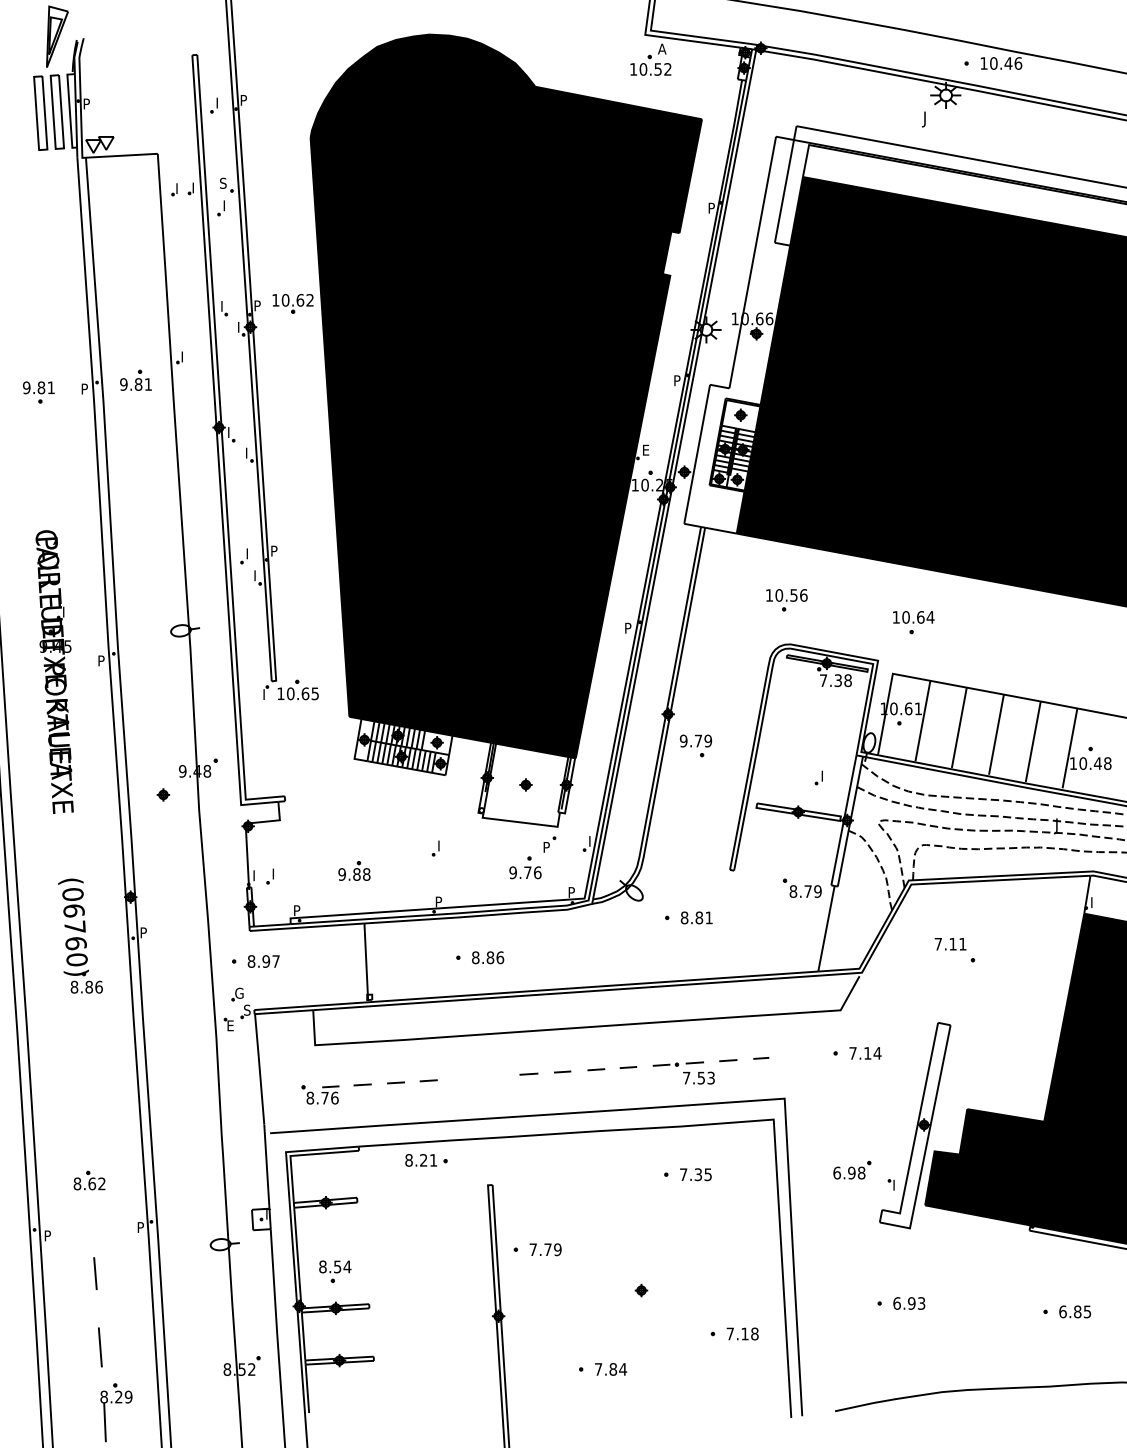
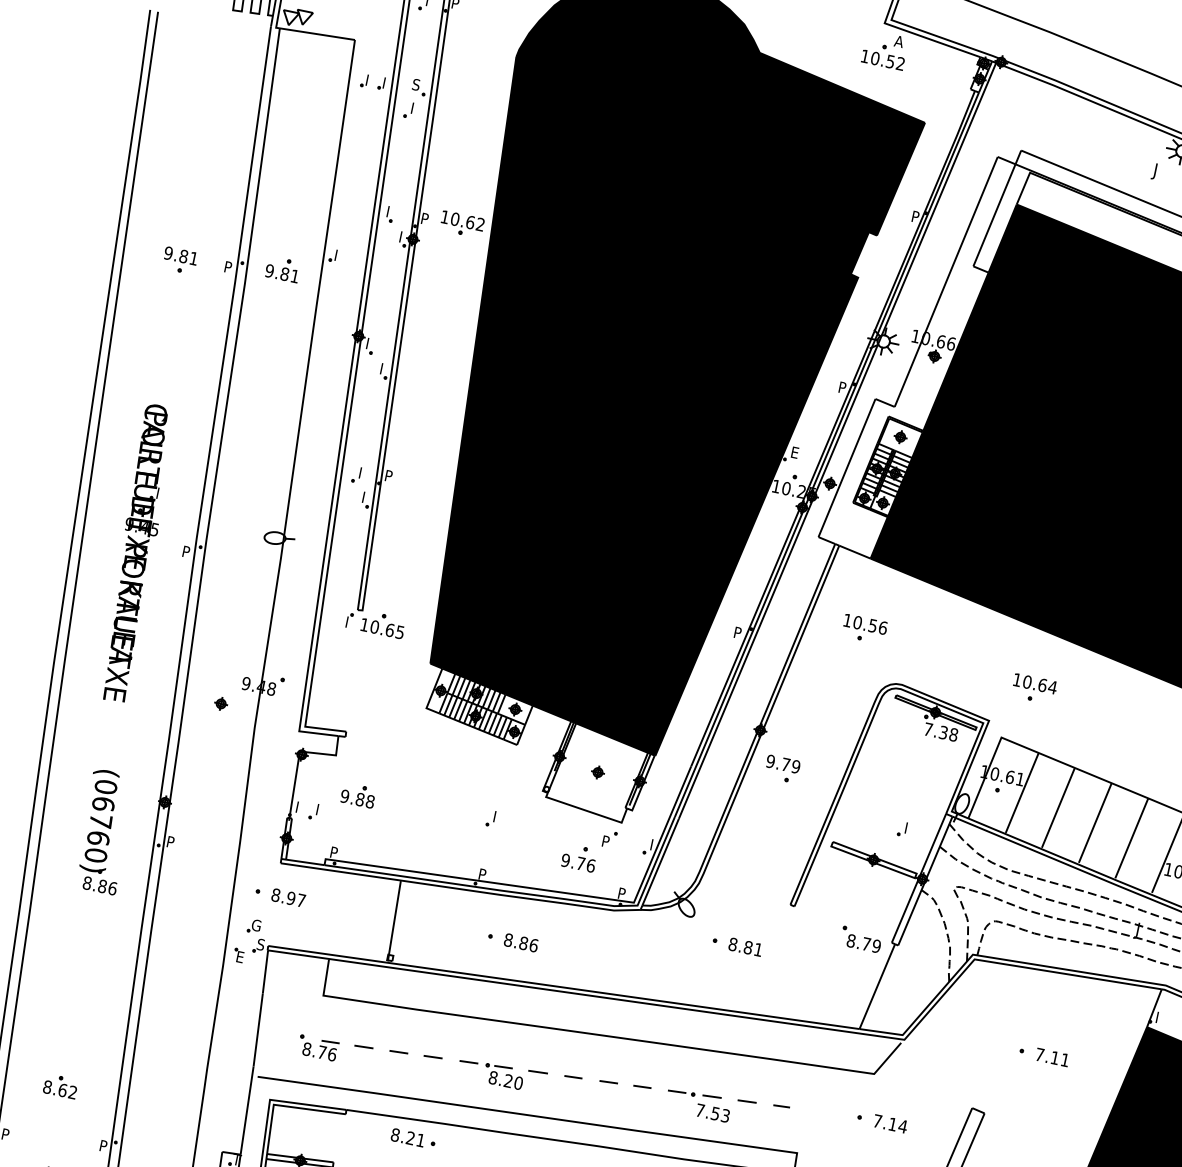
part: (786, 600) -> (864, 629), moved
part: (354, 870) -> (358, 794), moved
text: (950, 944) -> (1052, 1057), moved
part: (485, 1084) -> (490, 1073), added

